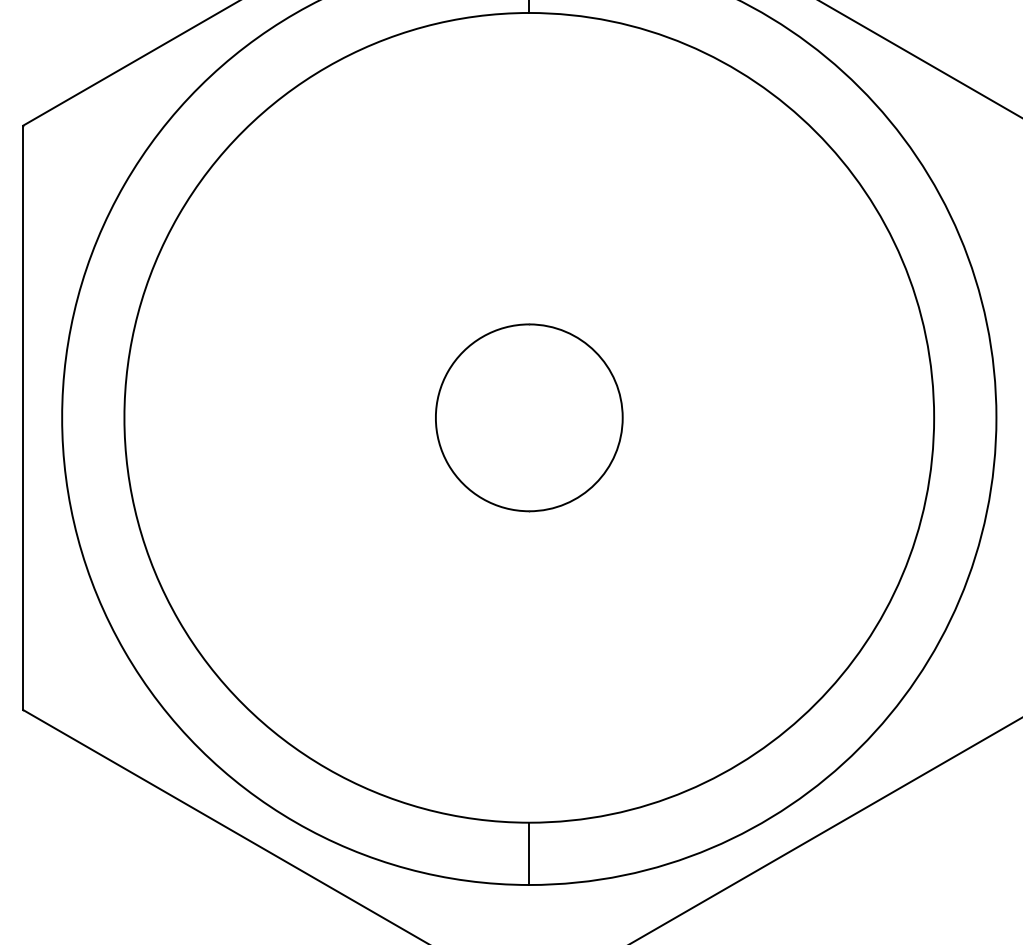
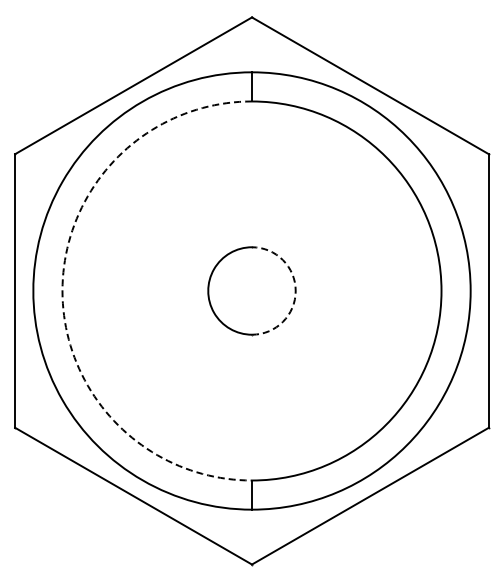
arc: (124, 418) -> (62, 291), solid -> dashed
arc: (622, 418) -> (295, 291), solid -> dashed

